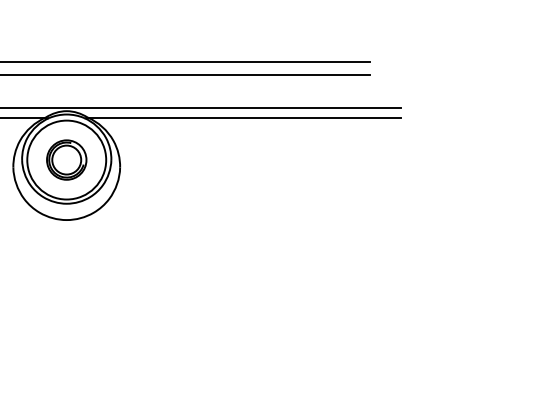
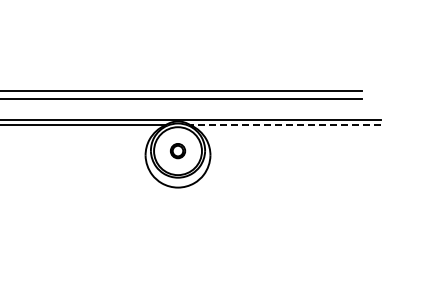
line: (243, 117) -> (285, 125), solid -> dashed
part: (65, 158) -> (177, 150), size x0.6

